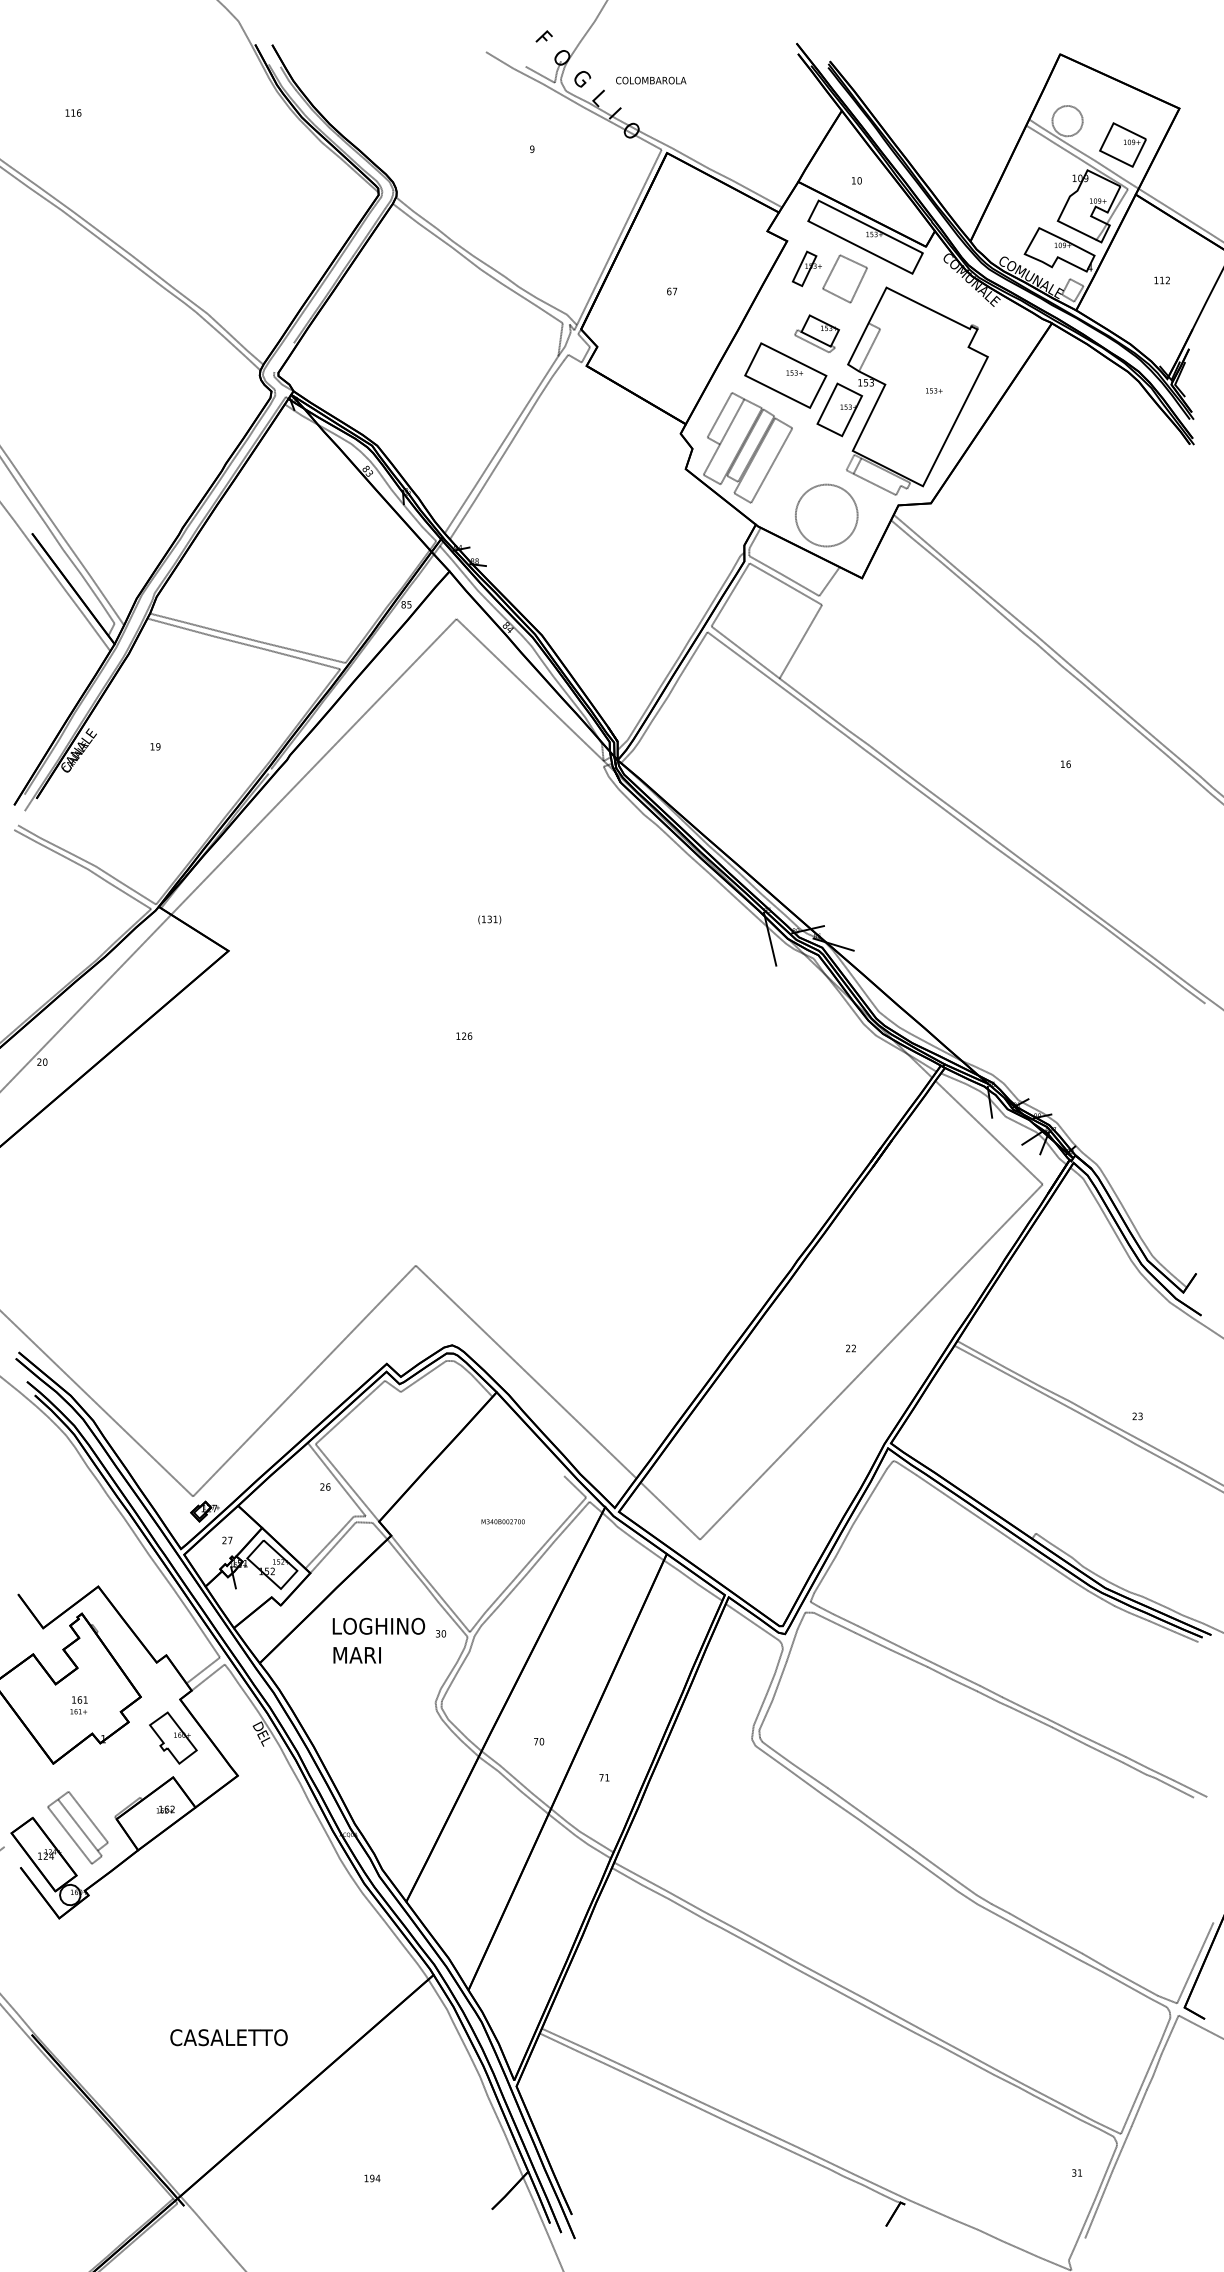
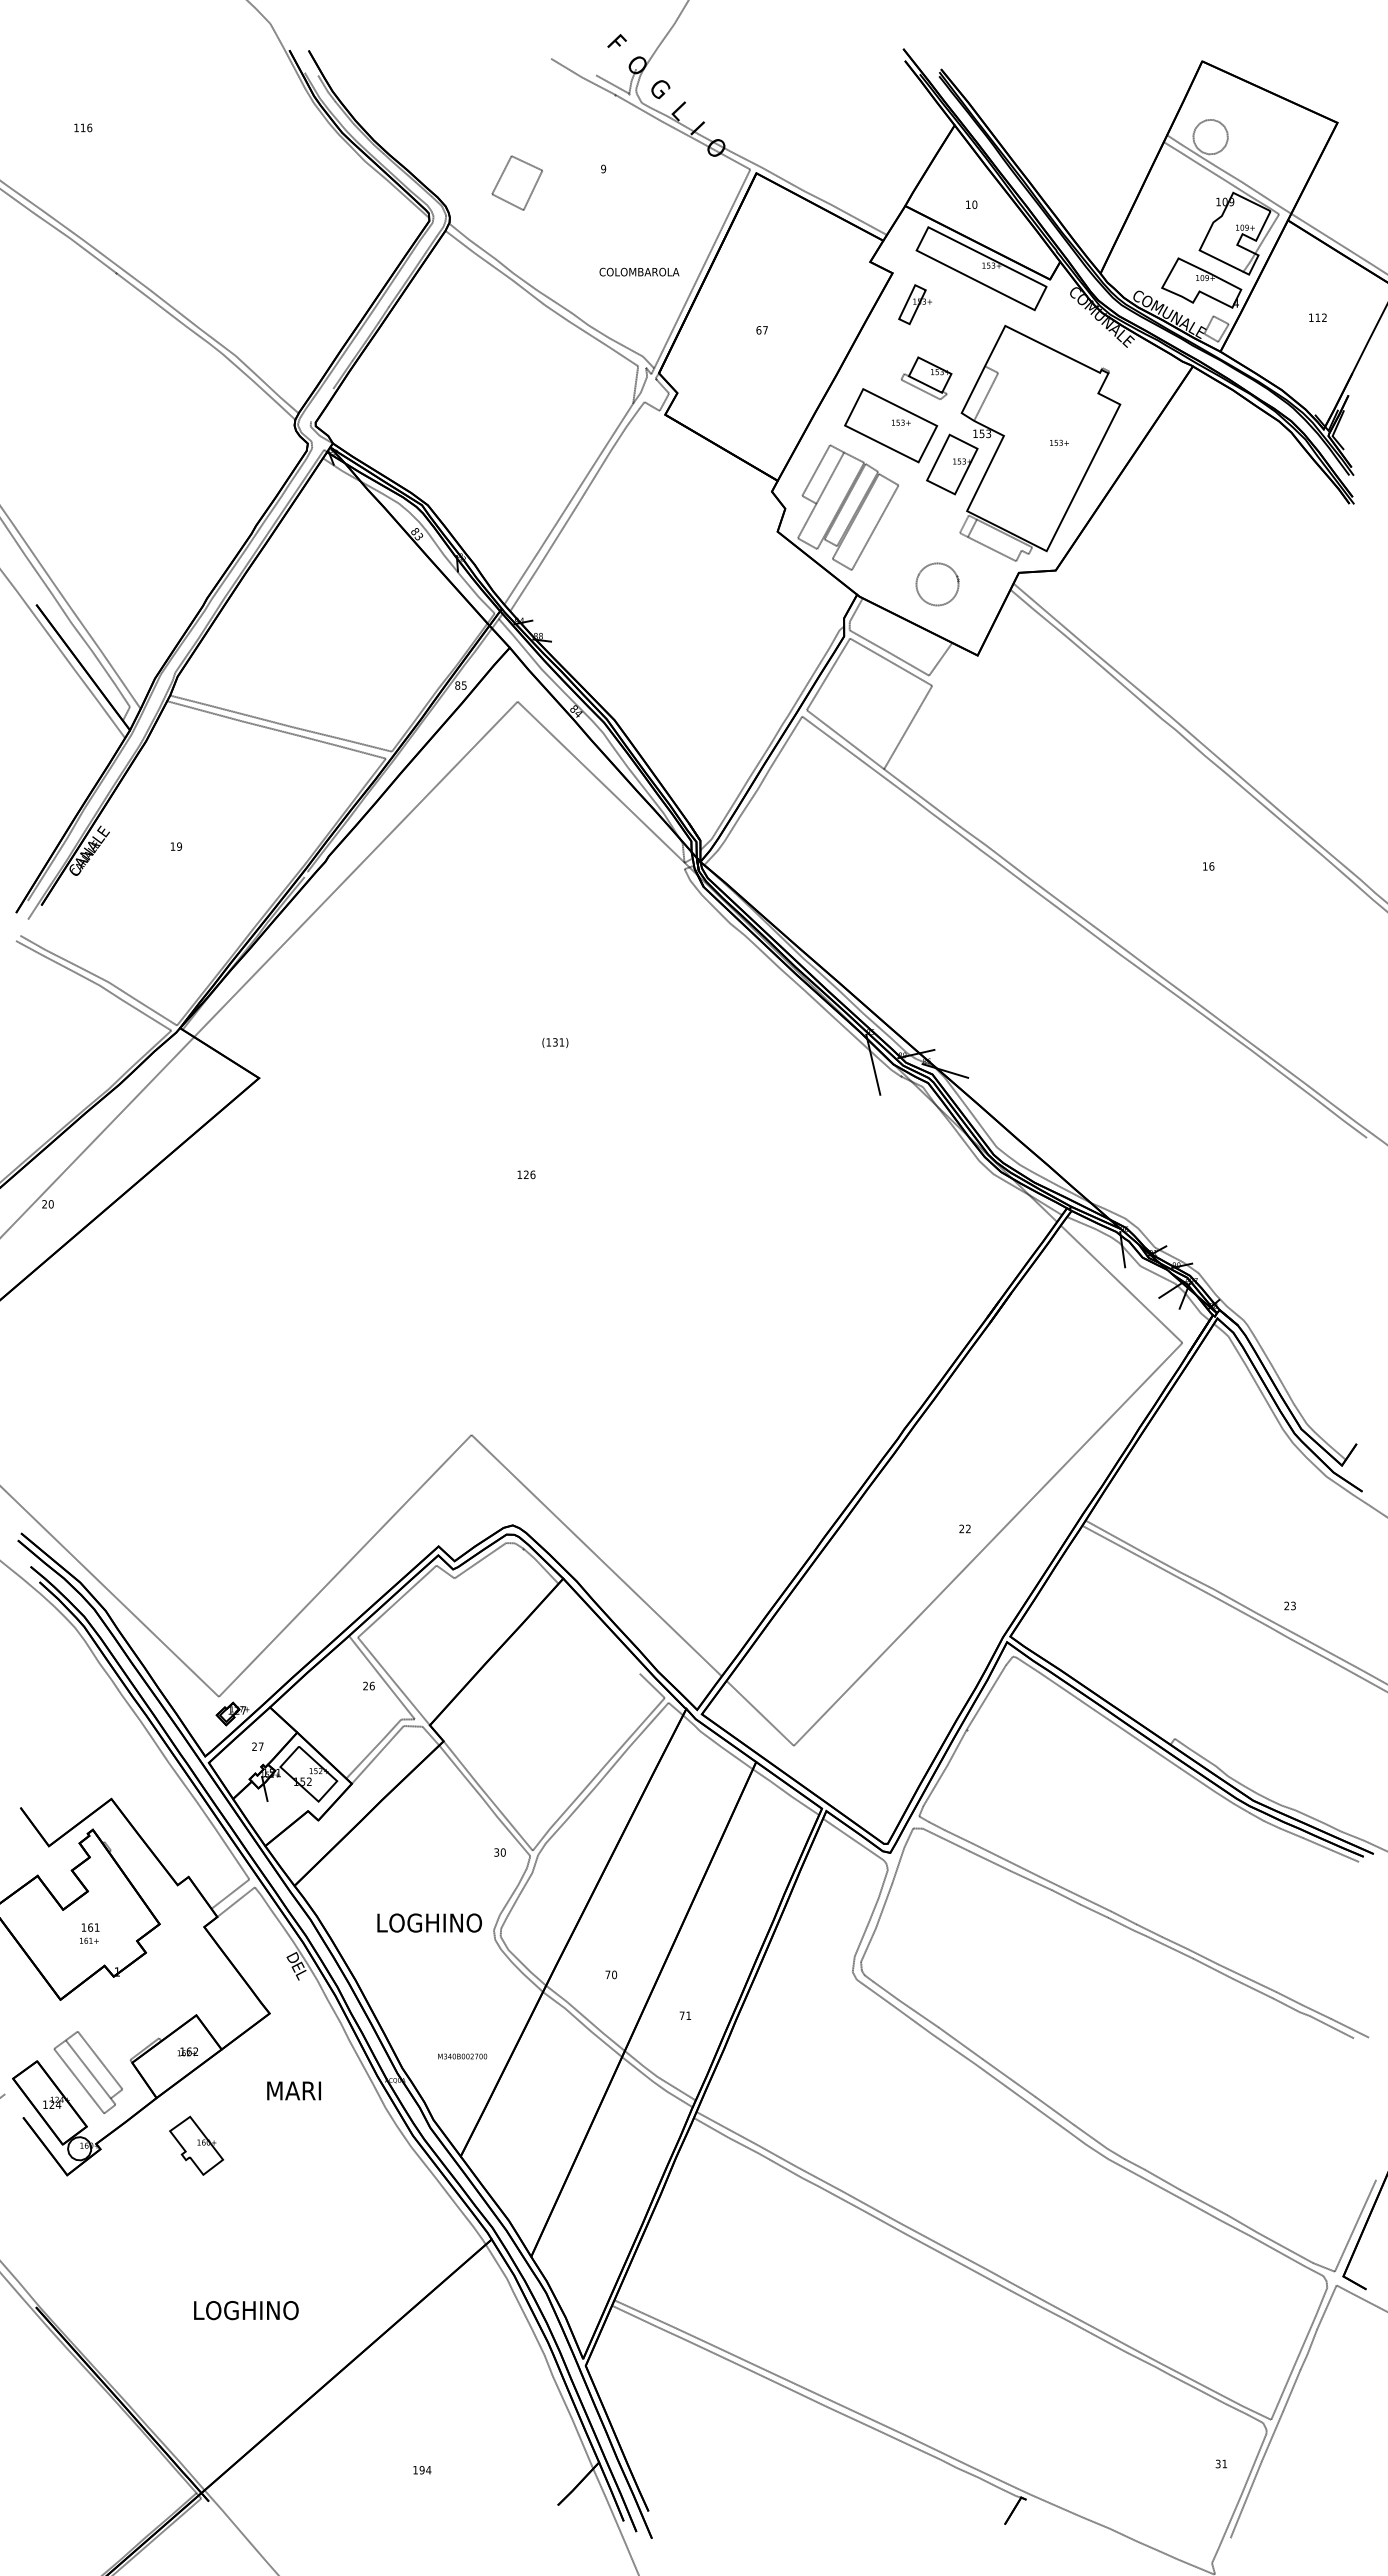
text: (651, 80) -> (639, 271), moved
part: (1123, 144) -> (1273, 163), removed
part: (844, 278) -> (516, 182), moved
part: (826, 515) -> (937, 584), size x0.6
text: (503, 1521) -> (462, 2056), moved
text: (378, 1625) -> (429, 1922), moved
text: (356, 1654) -> (293, 2090), moved
part: (173, 1737) -> (196, 2145), moved
text: (228, 2037) -> (259, 2310), CASALETTO -> LOGHINO

